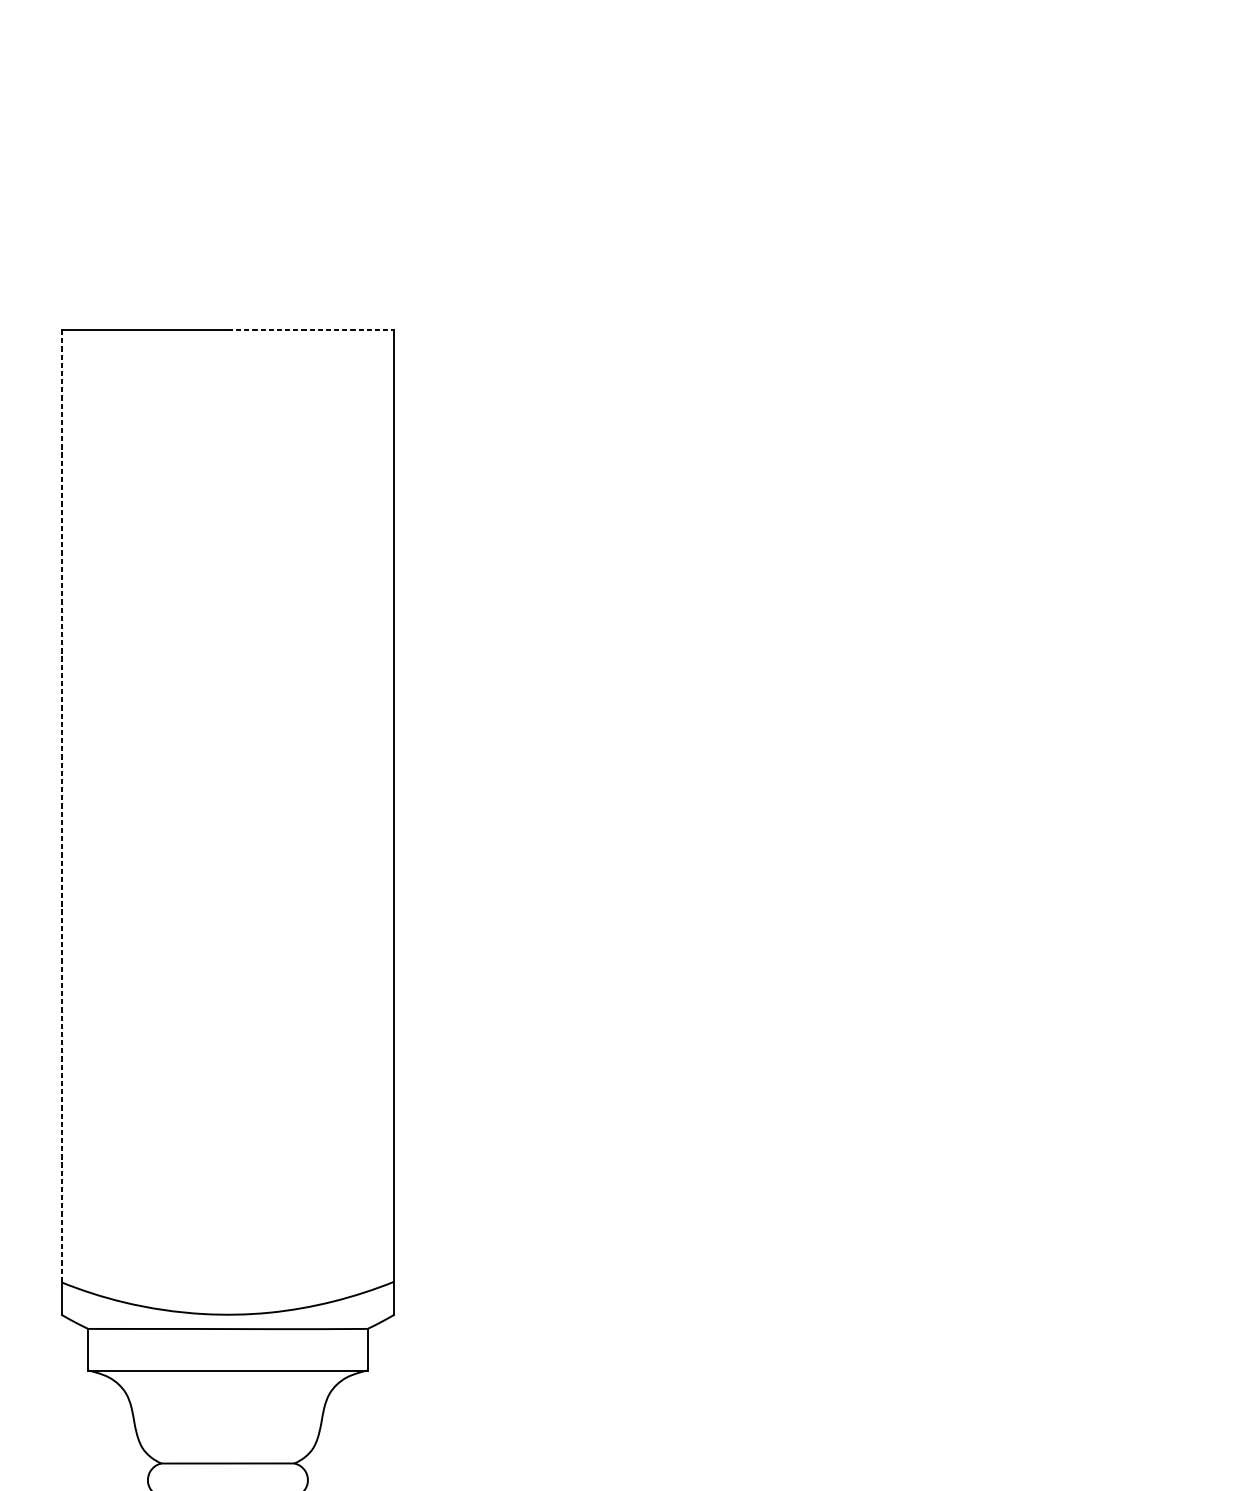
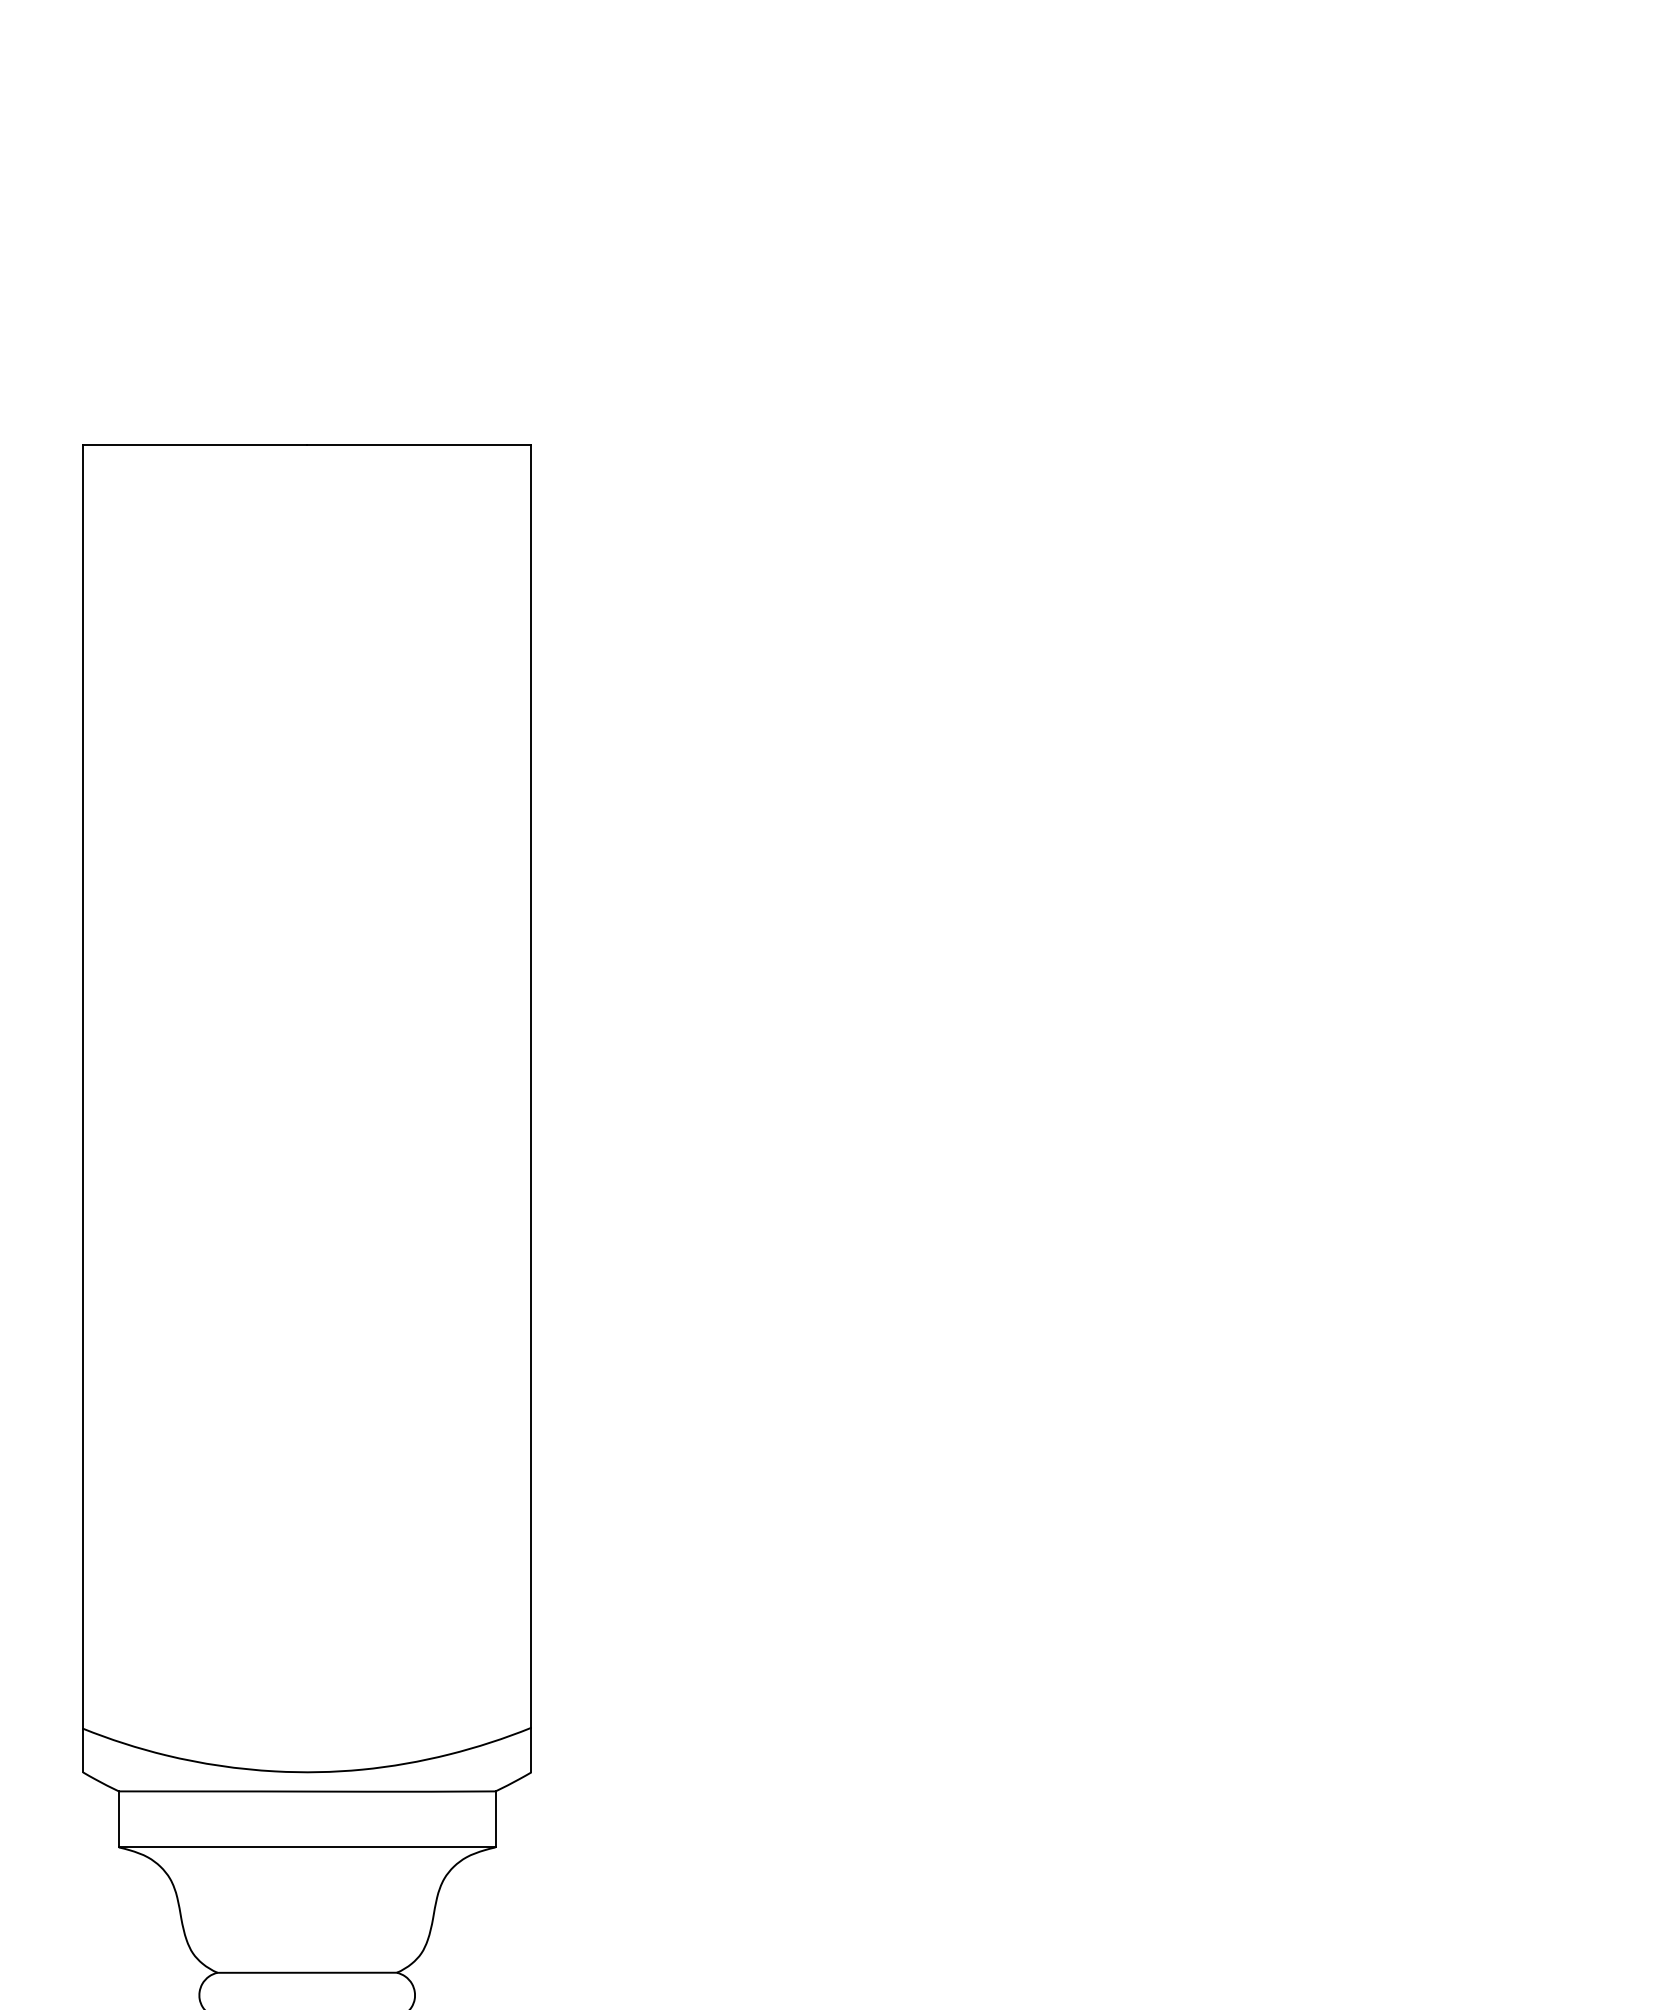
line: (311, 330) -> (419, 445), dashed -> solid
line: (61, 805) -> (82, 1086), dashed -> solid

